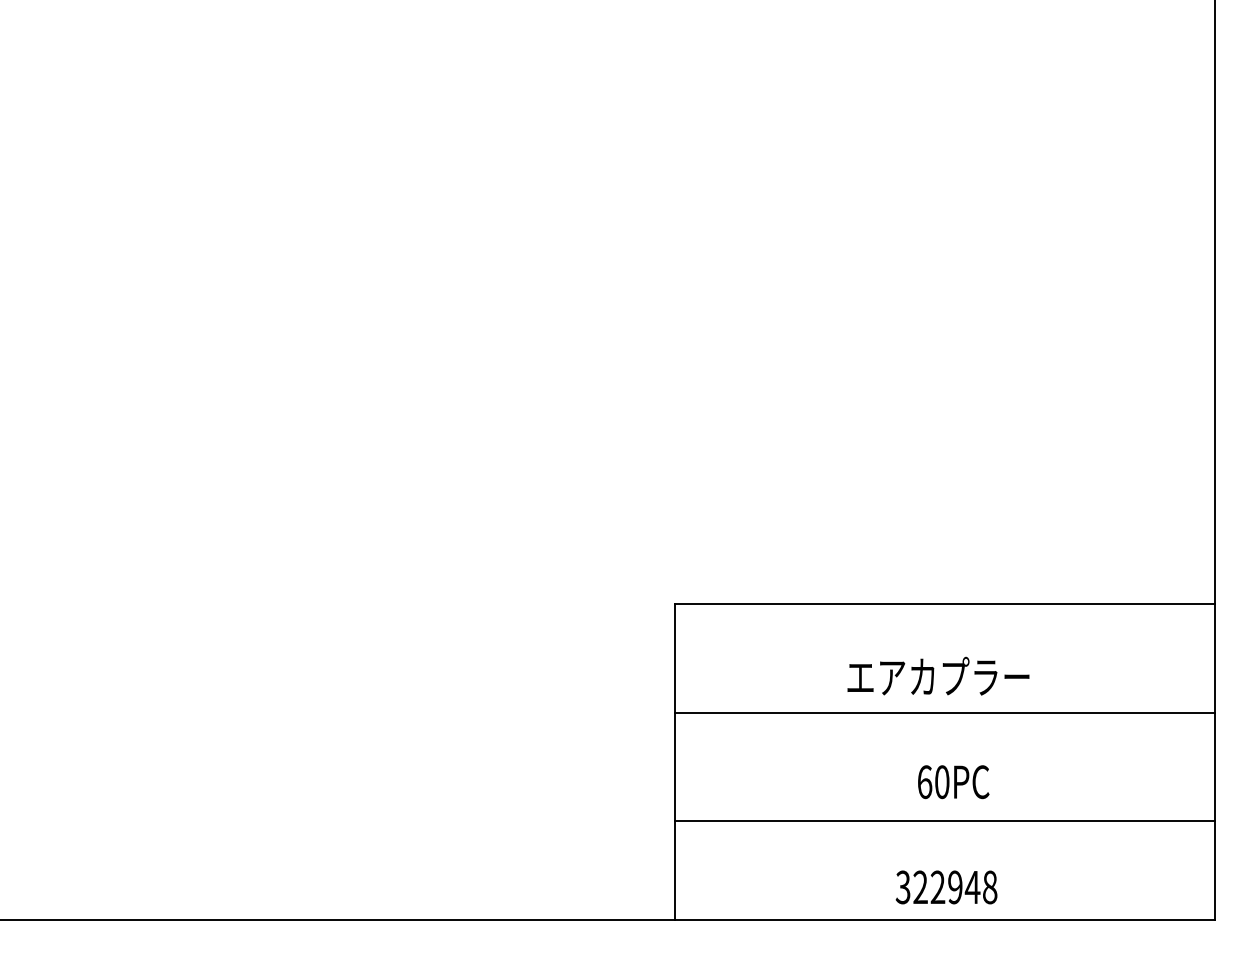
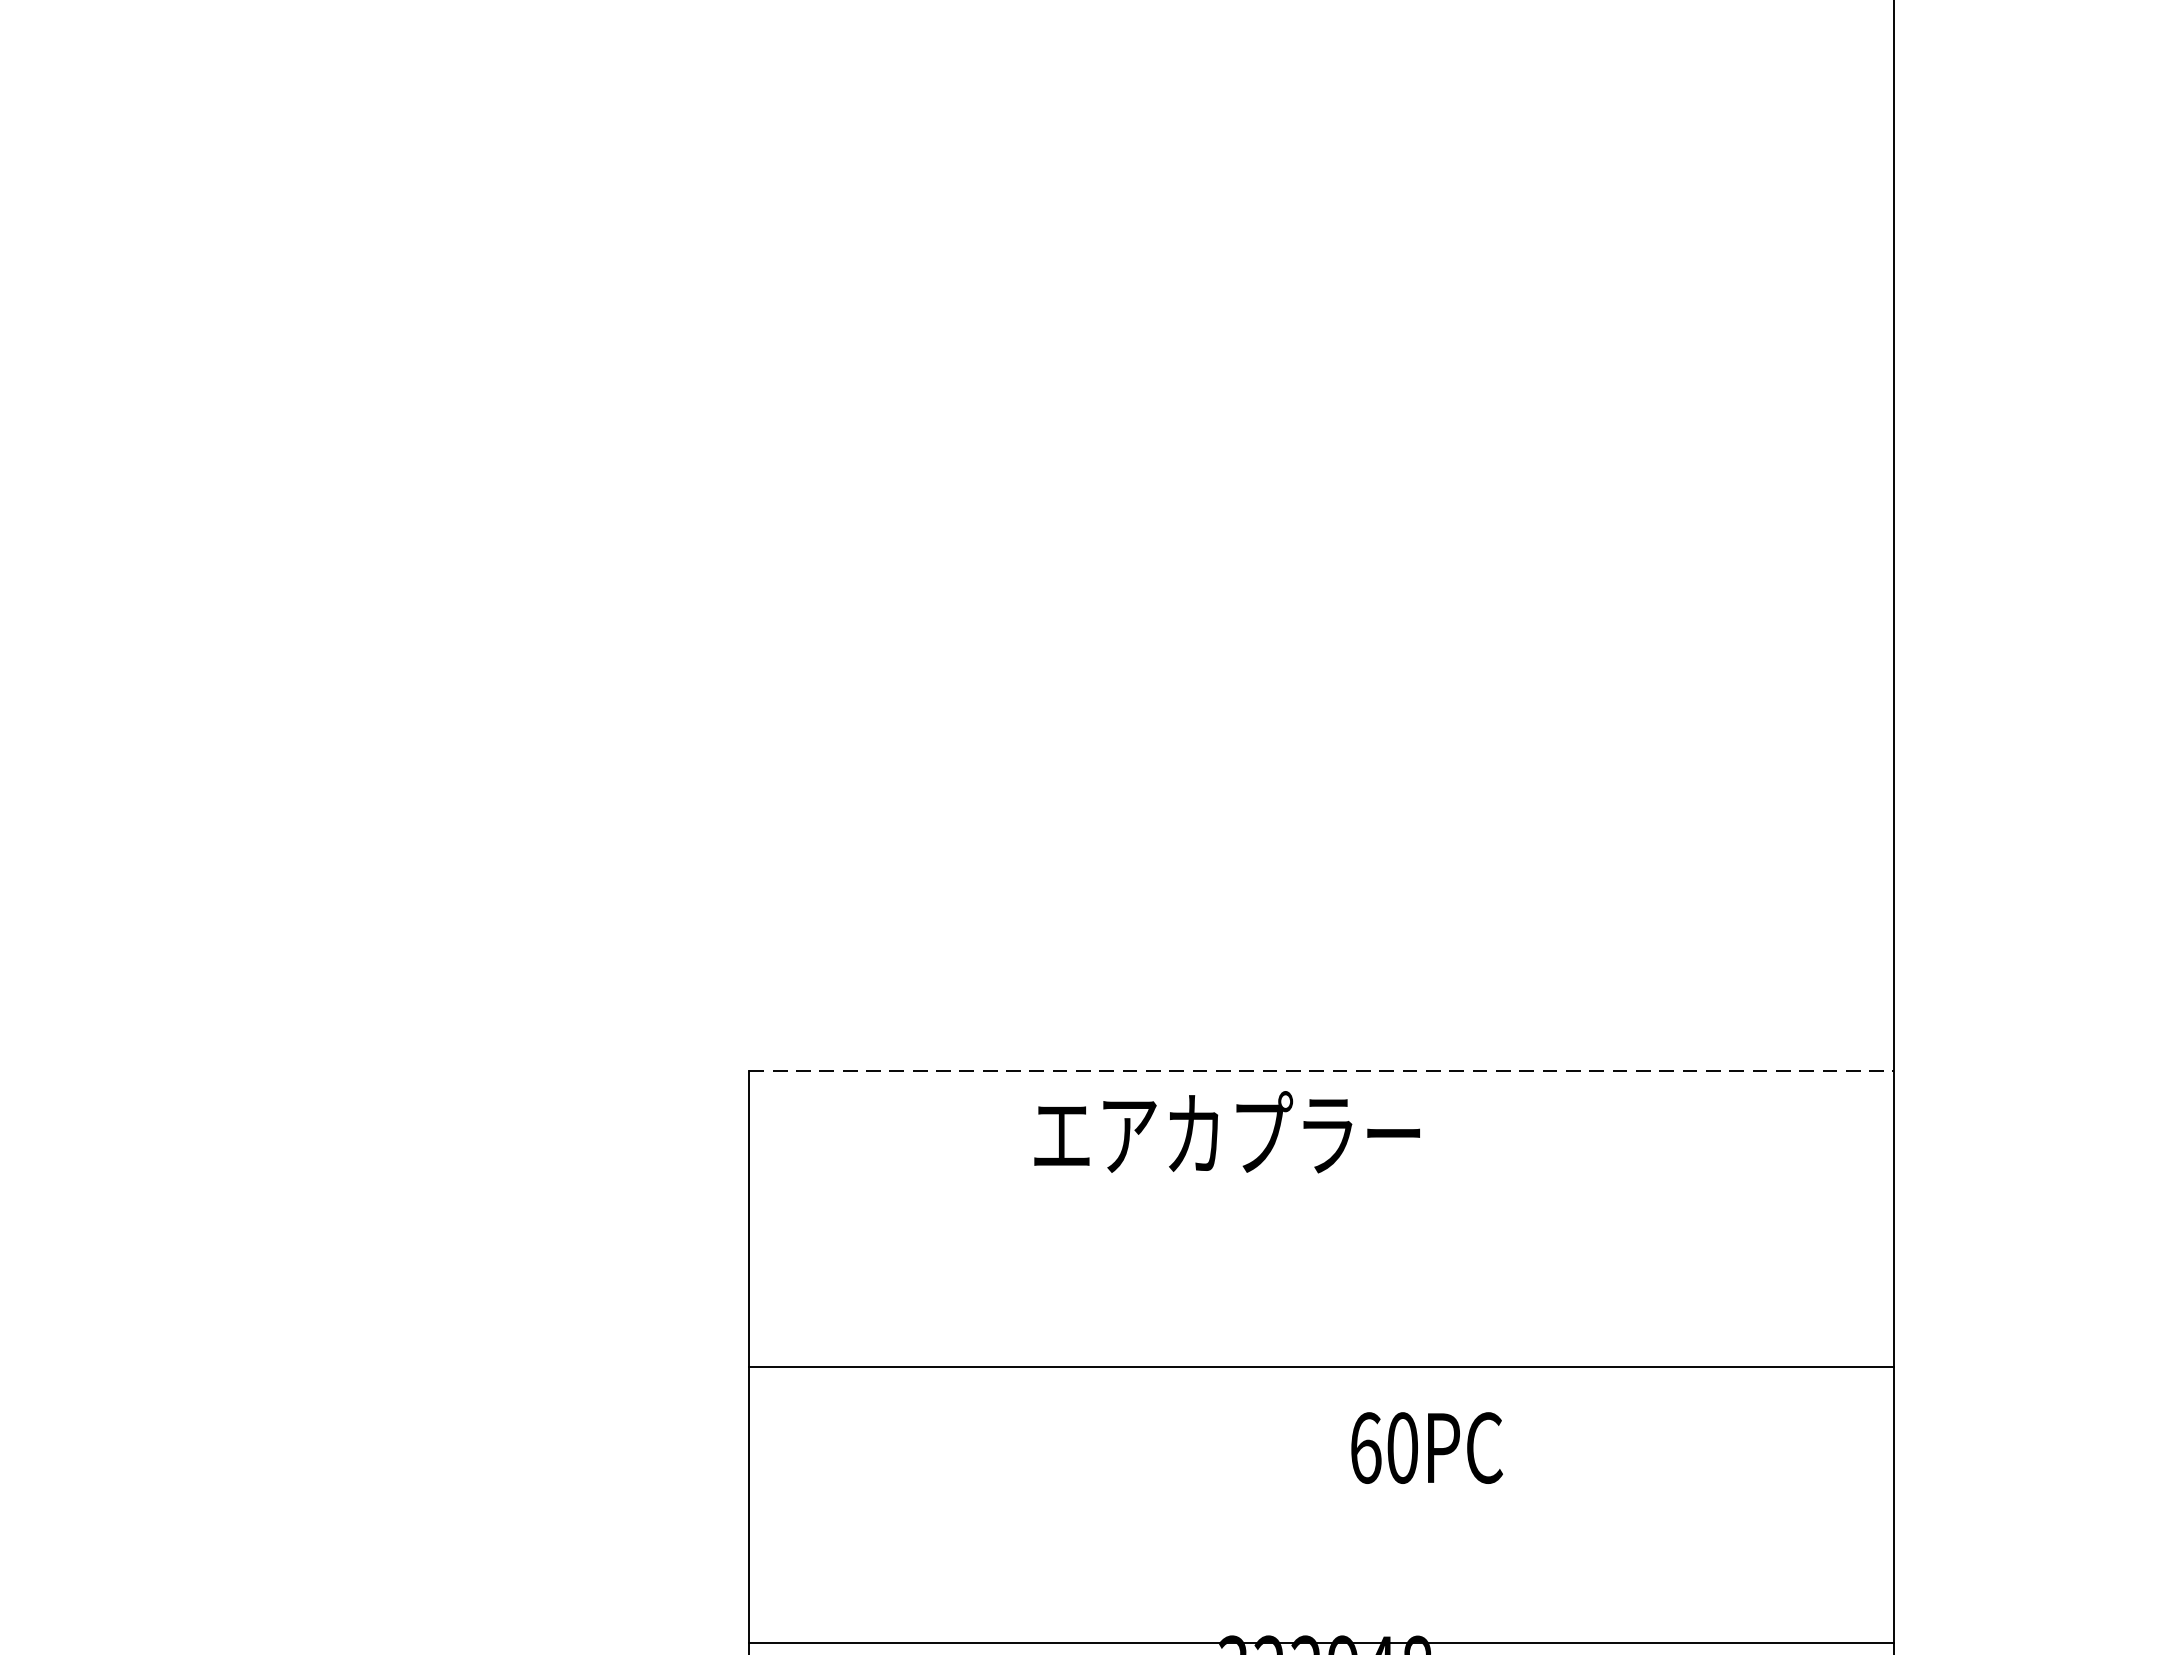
line: (945, 604) -> (1322, 1071), solid -> dashed
text: (938, 675) -> (1227, 1130), moved
line: (945, 712) -> (1322, 1366), moved
text: (953, 782) -> (1426, 1448), moved
line: (945, 821) -> (1322, 1643), moved

